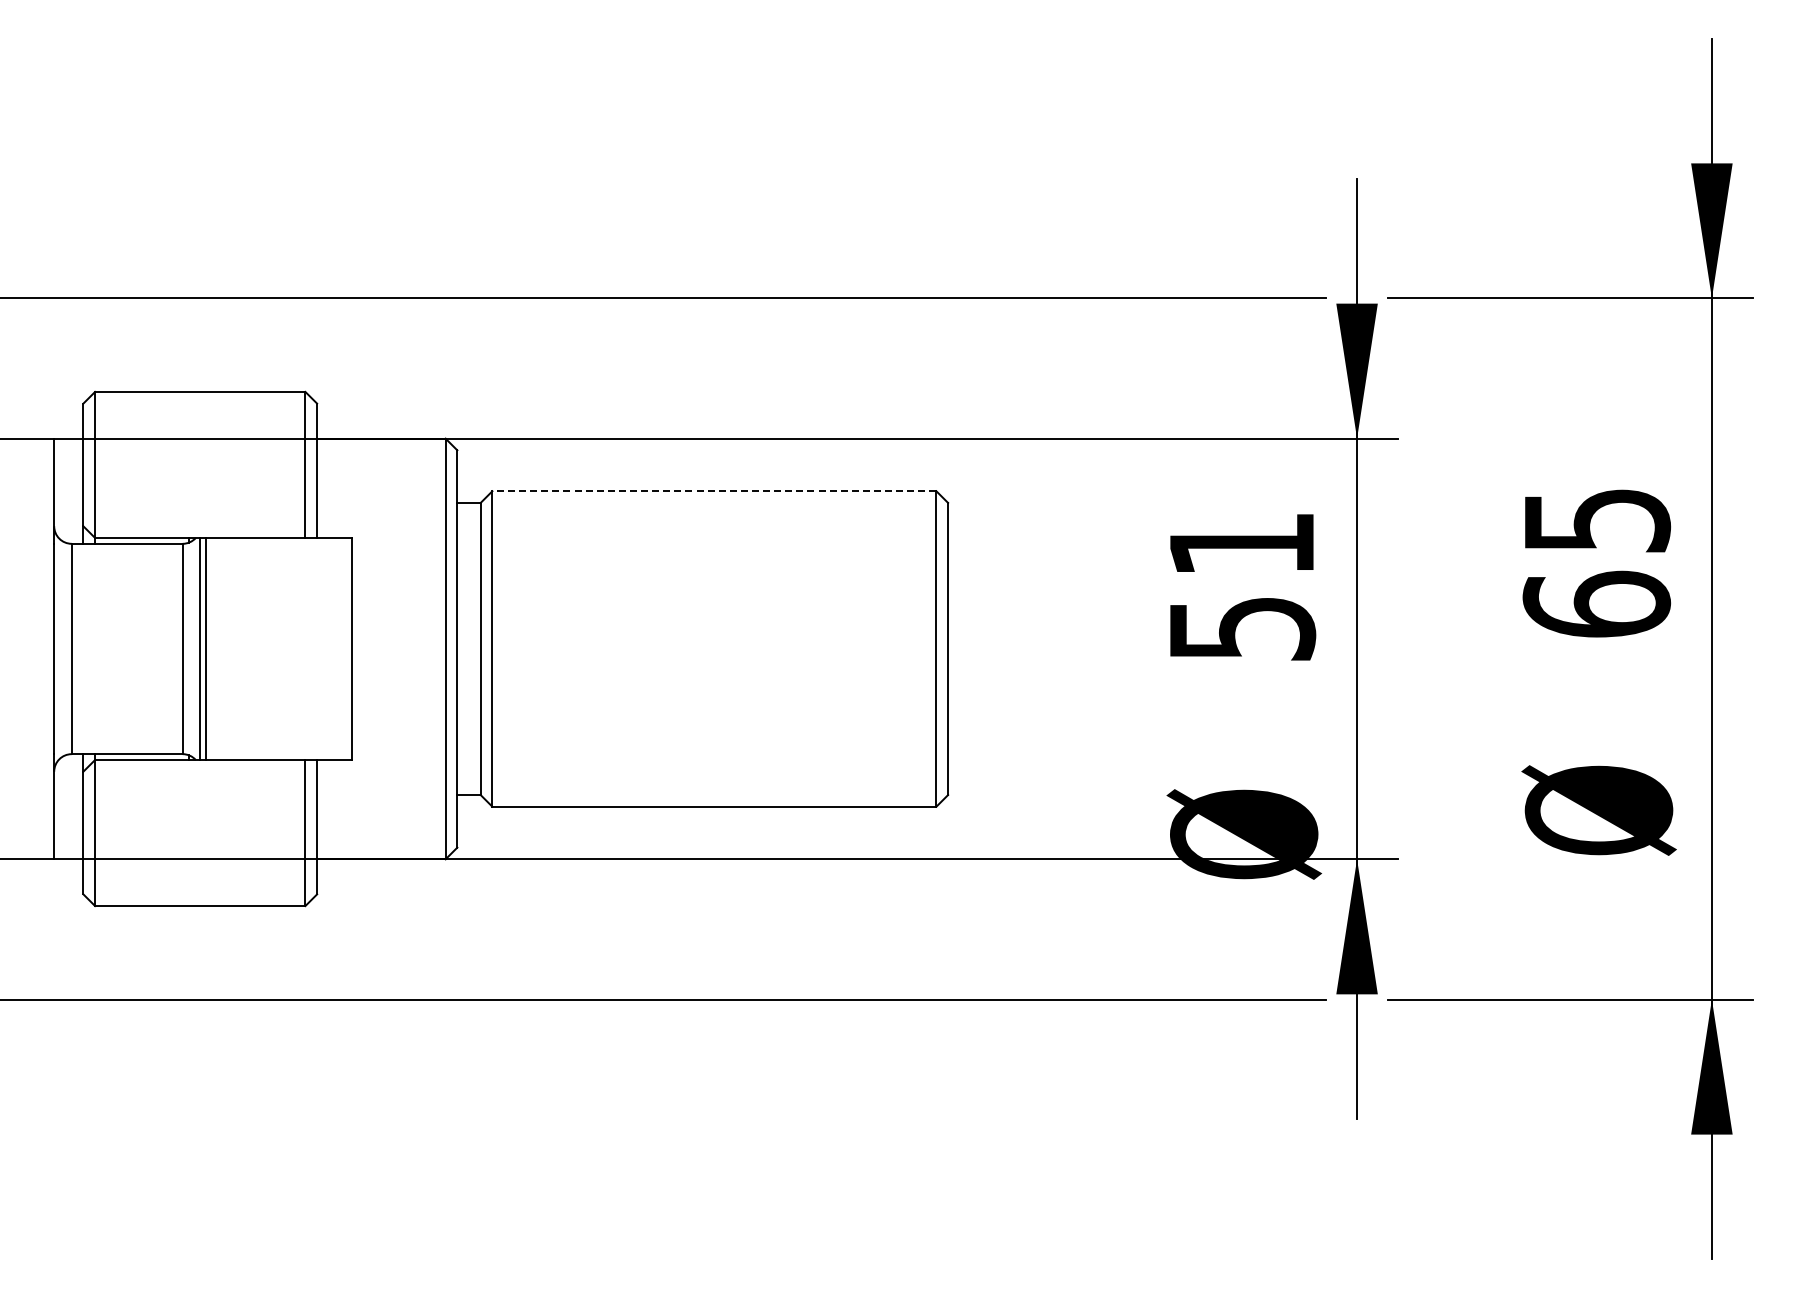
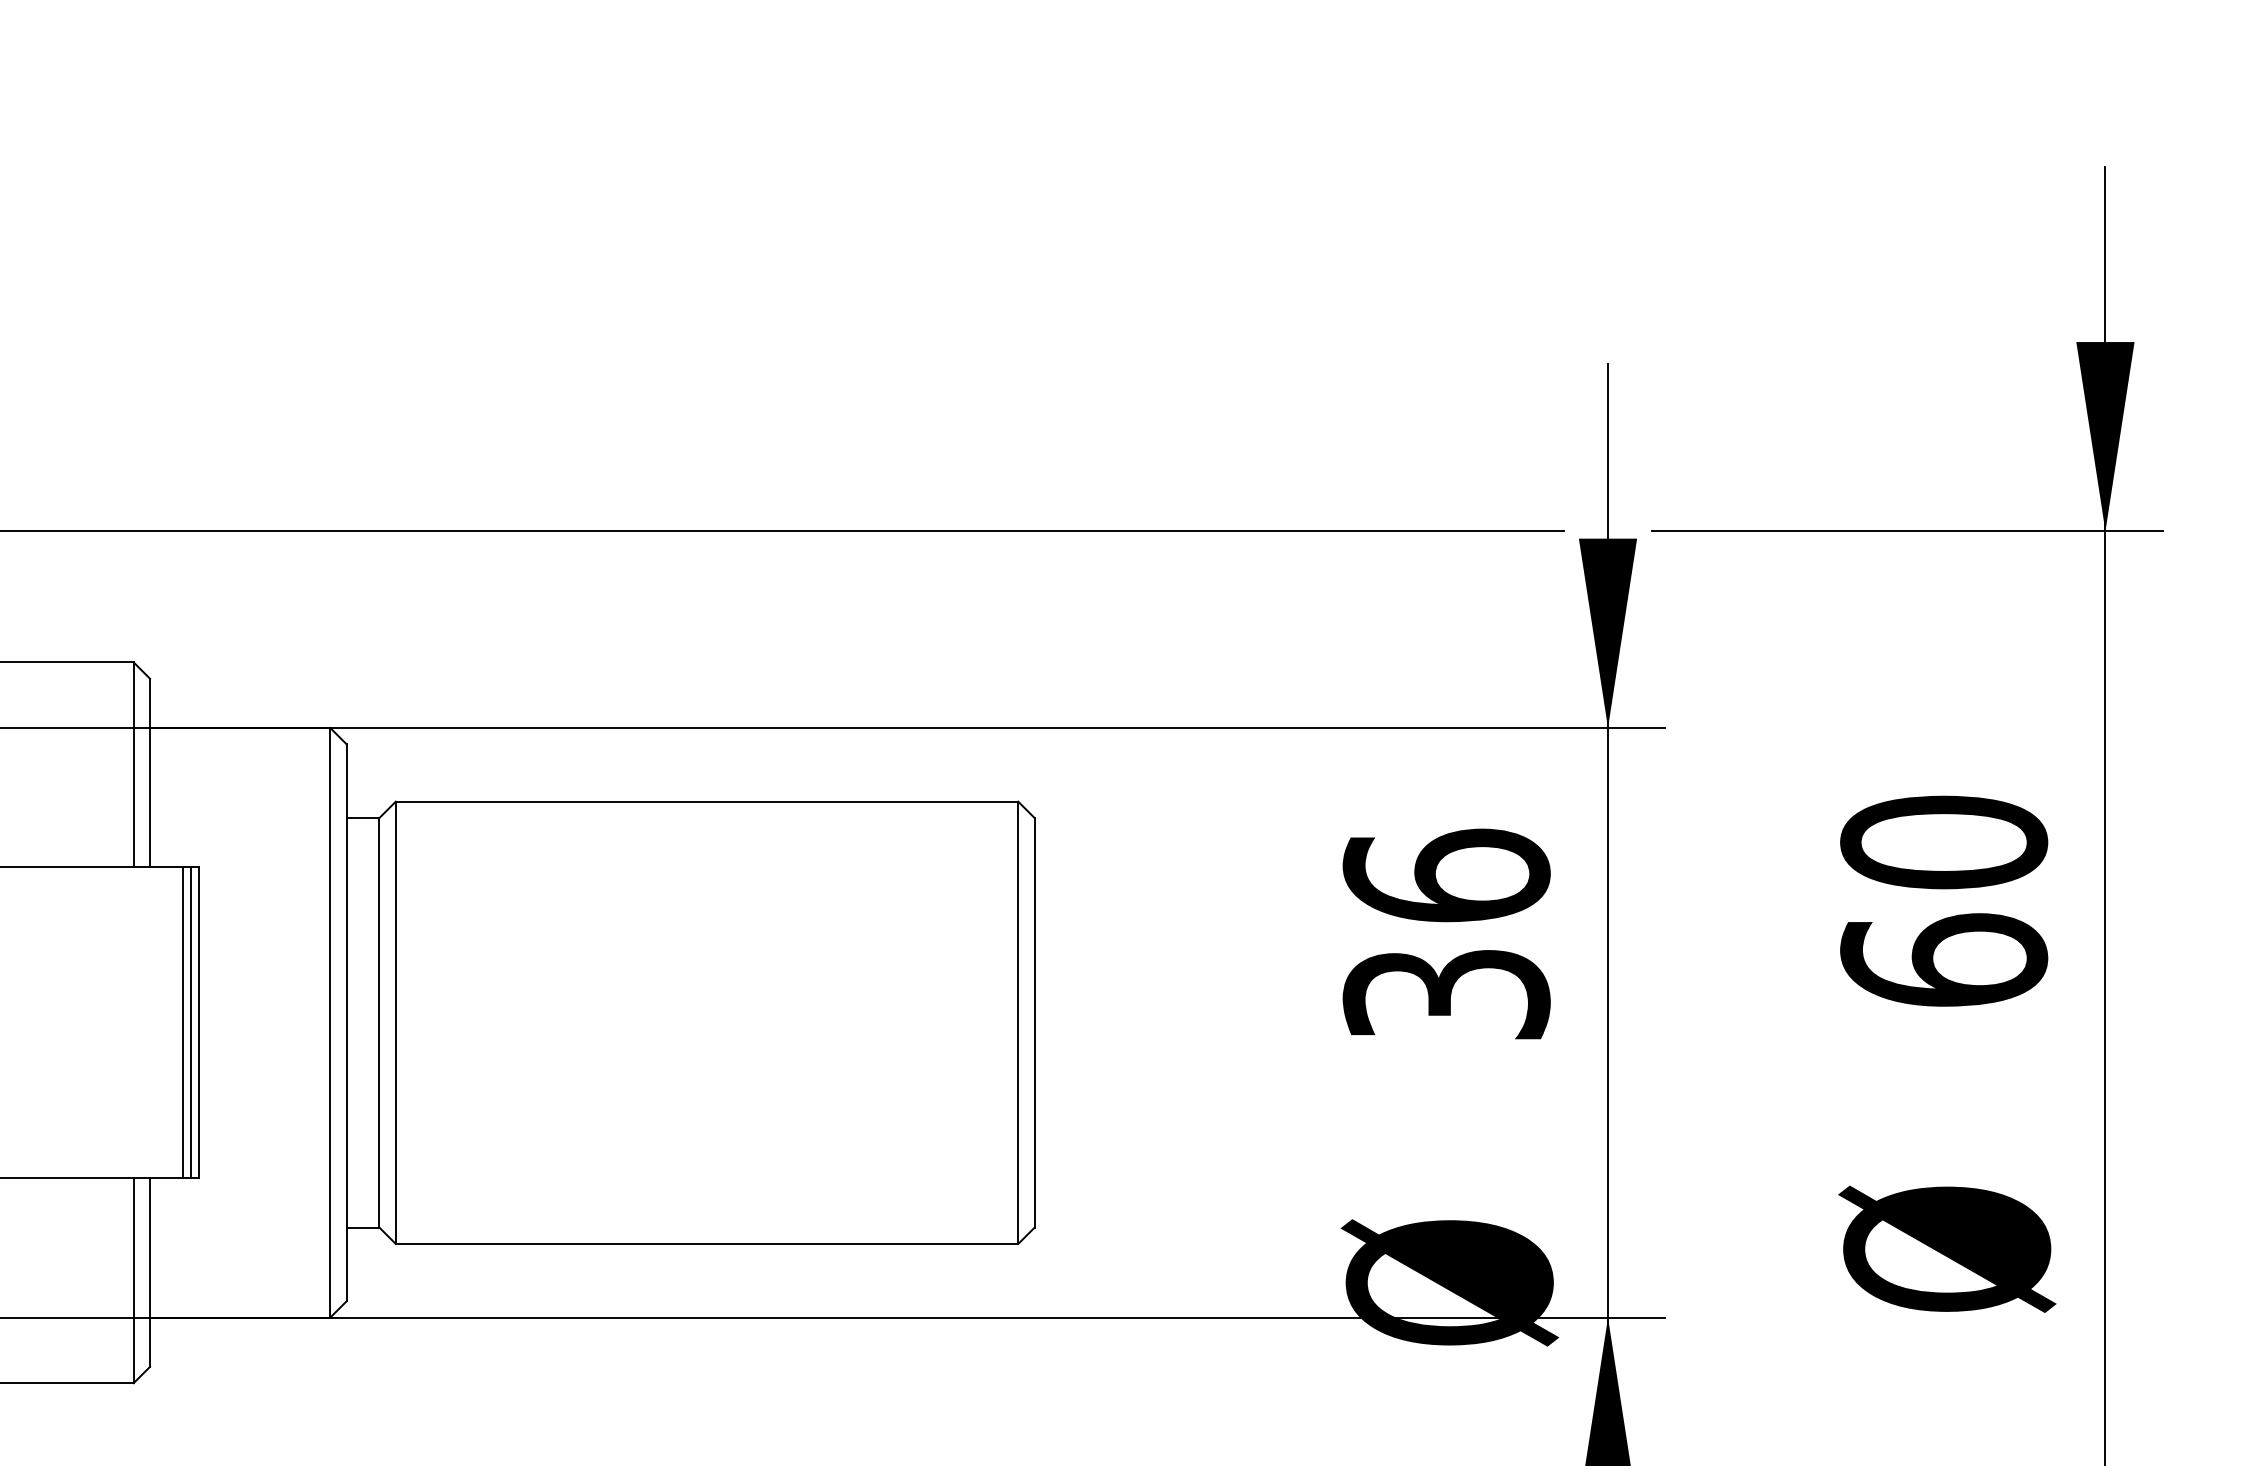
line: (713, 491) -> (705, 802), dashed -> solid
text: (1596, 520) -> (1943, 842), 65 -> 60
text: (1241, 585) -> (1445, 933), 51 -> 36
line: (340, 648) -> (182, 1022), added
line: (346, 648) -> (191, 1022), added

